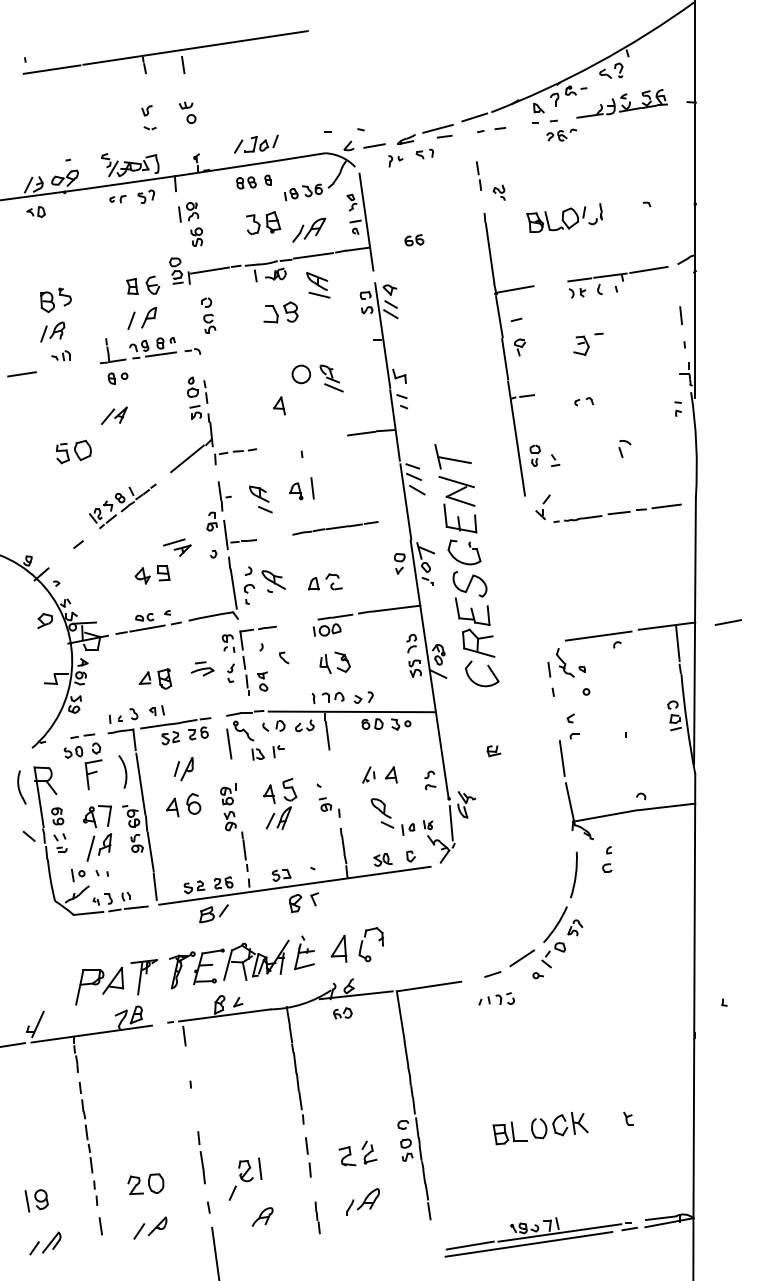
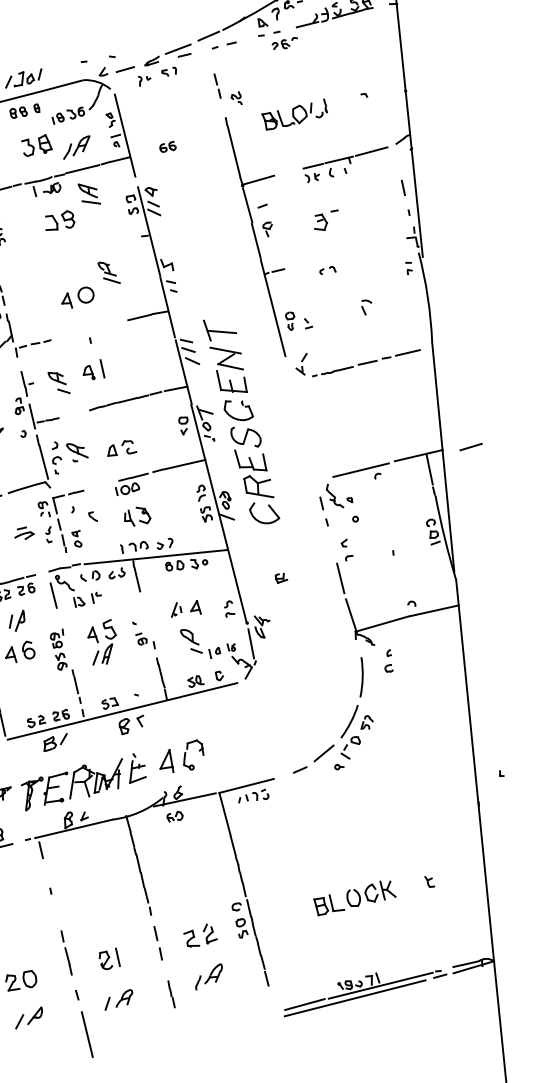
circle: (301, 374) -> (86, 295), moved
line: (394, 520) -> (175, 389), added
part: (496, 998) -> (253, 795), moved
line: (232, 1192) -> (107, 1003), moved

